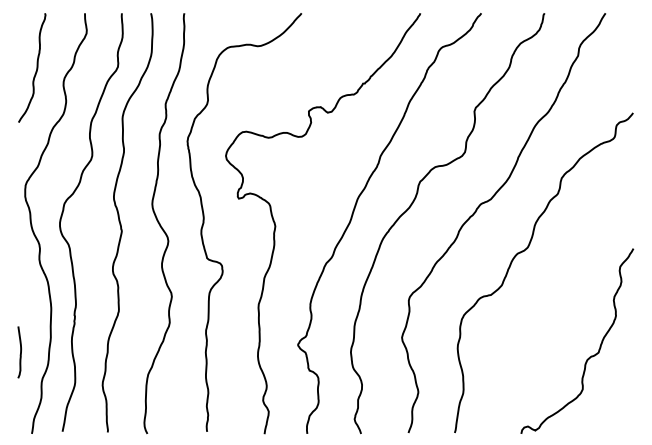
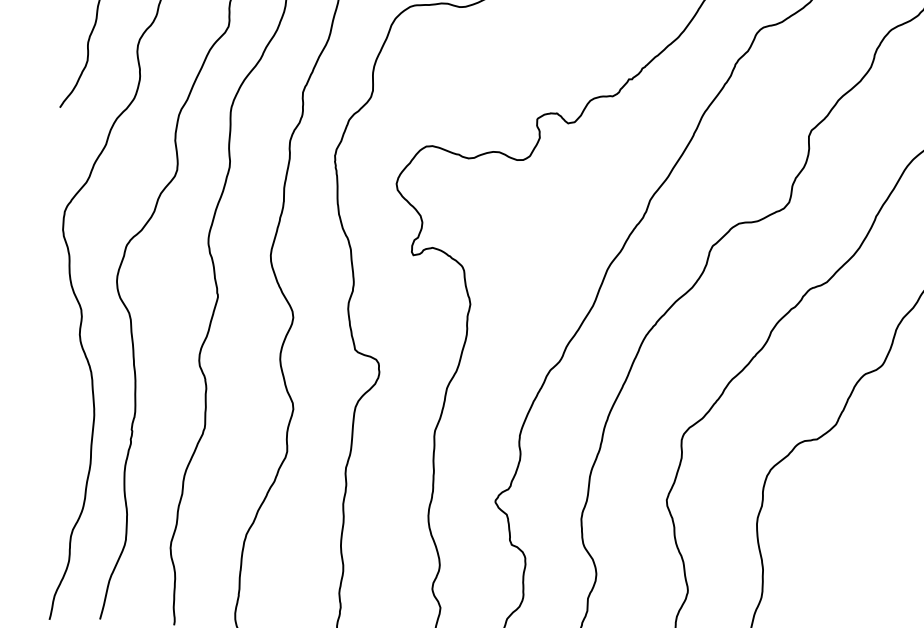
curve: (20, 352) -> (39, 485), removed

